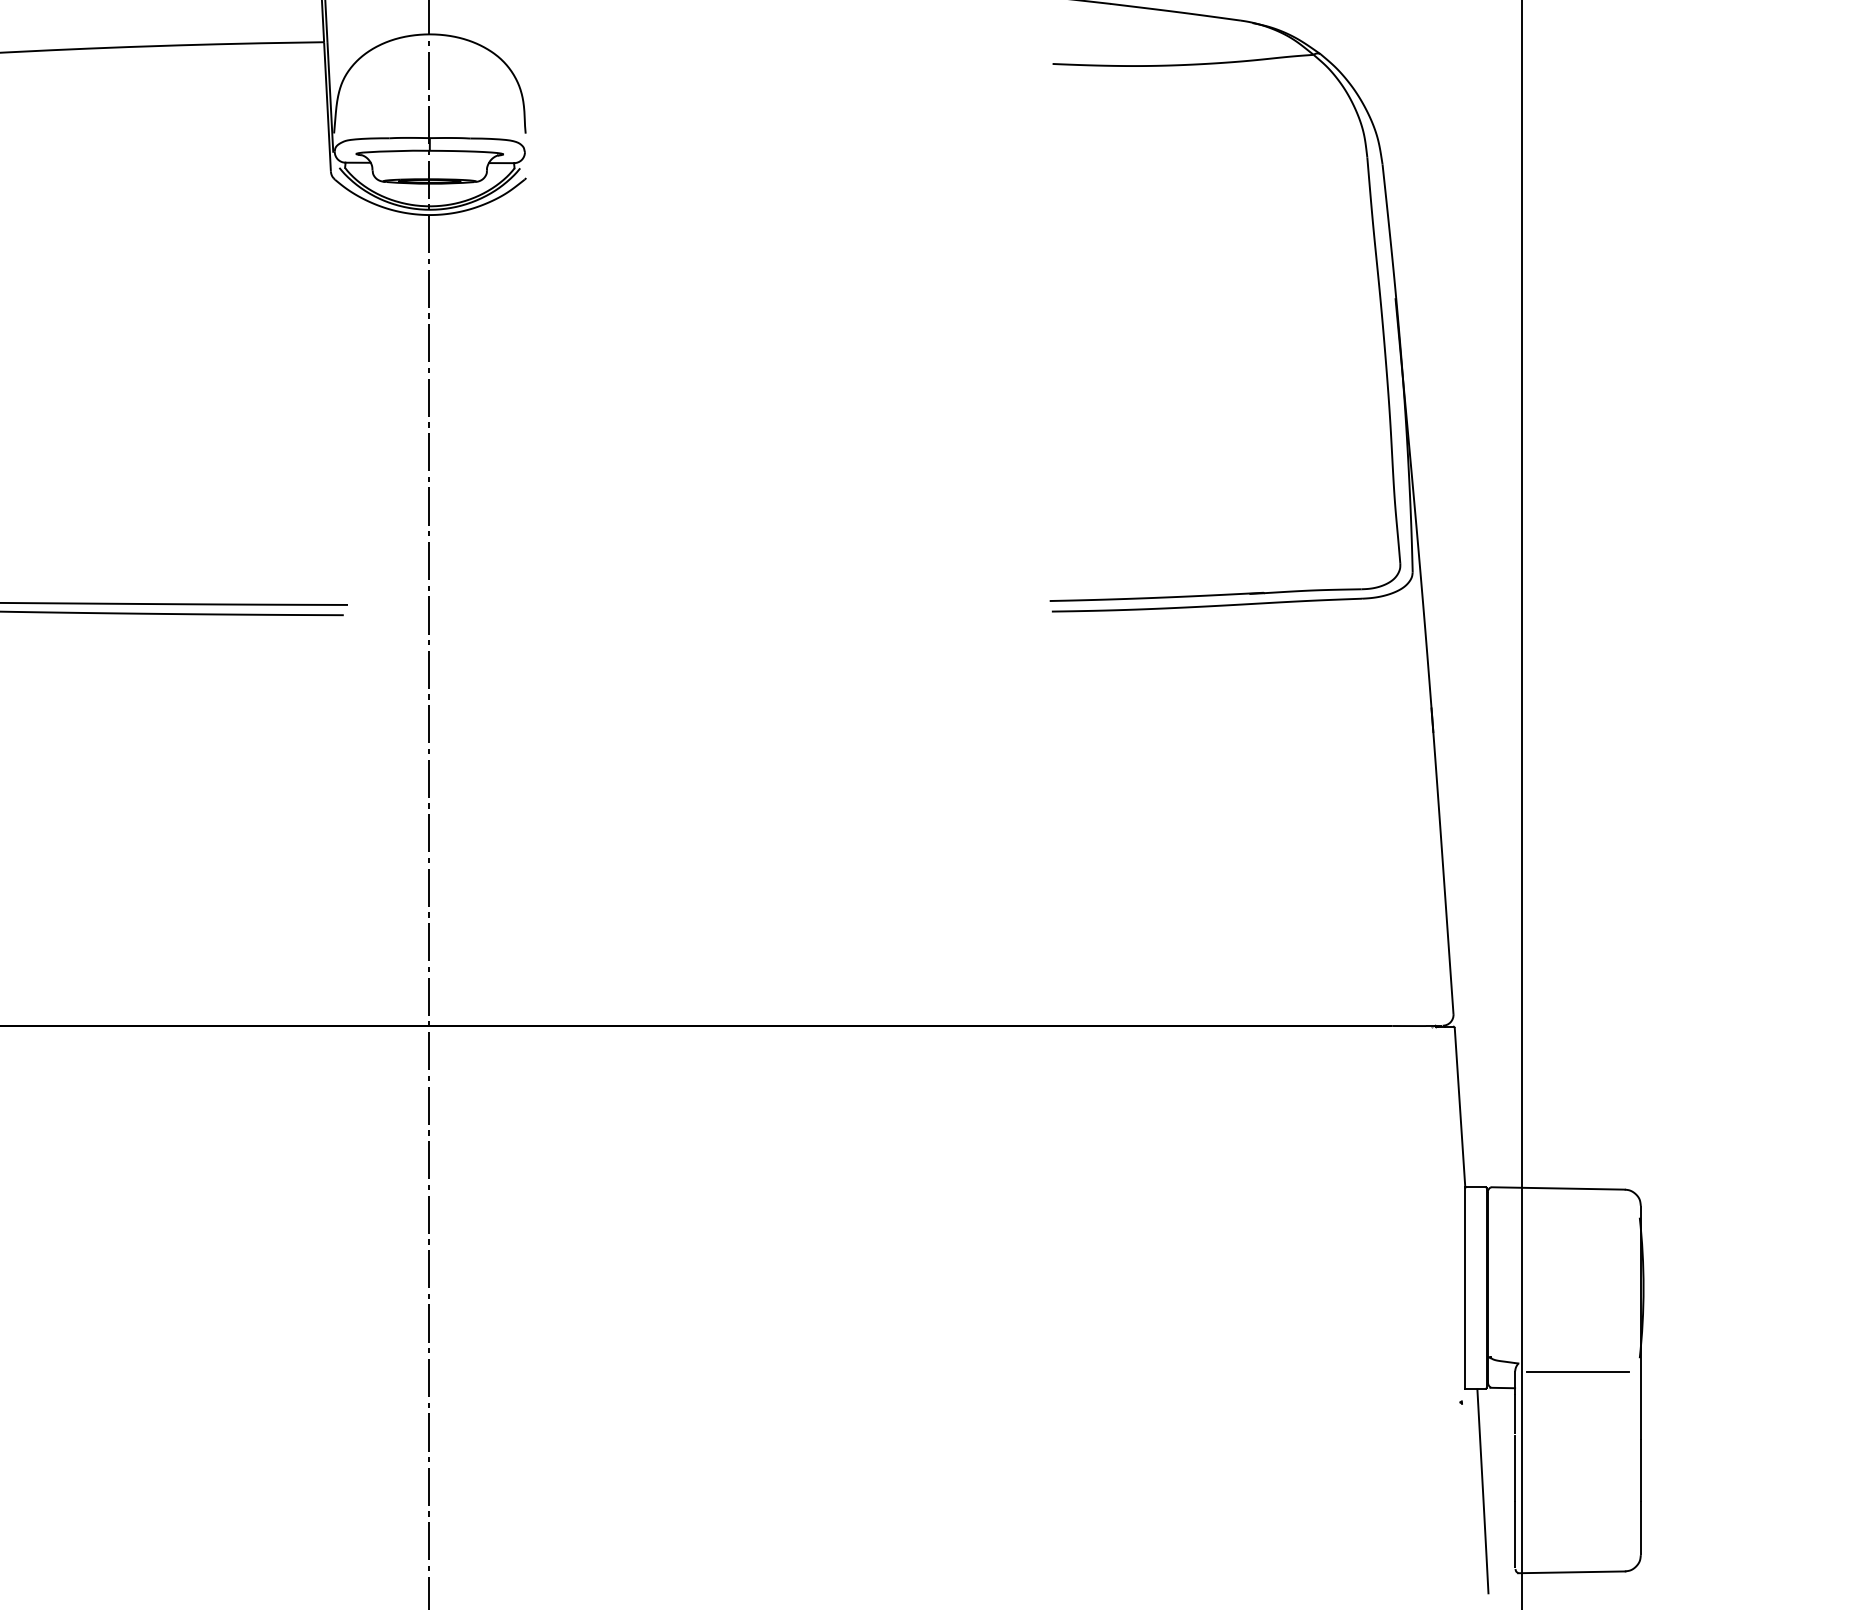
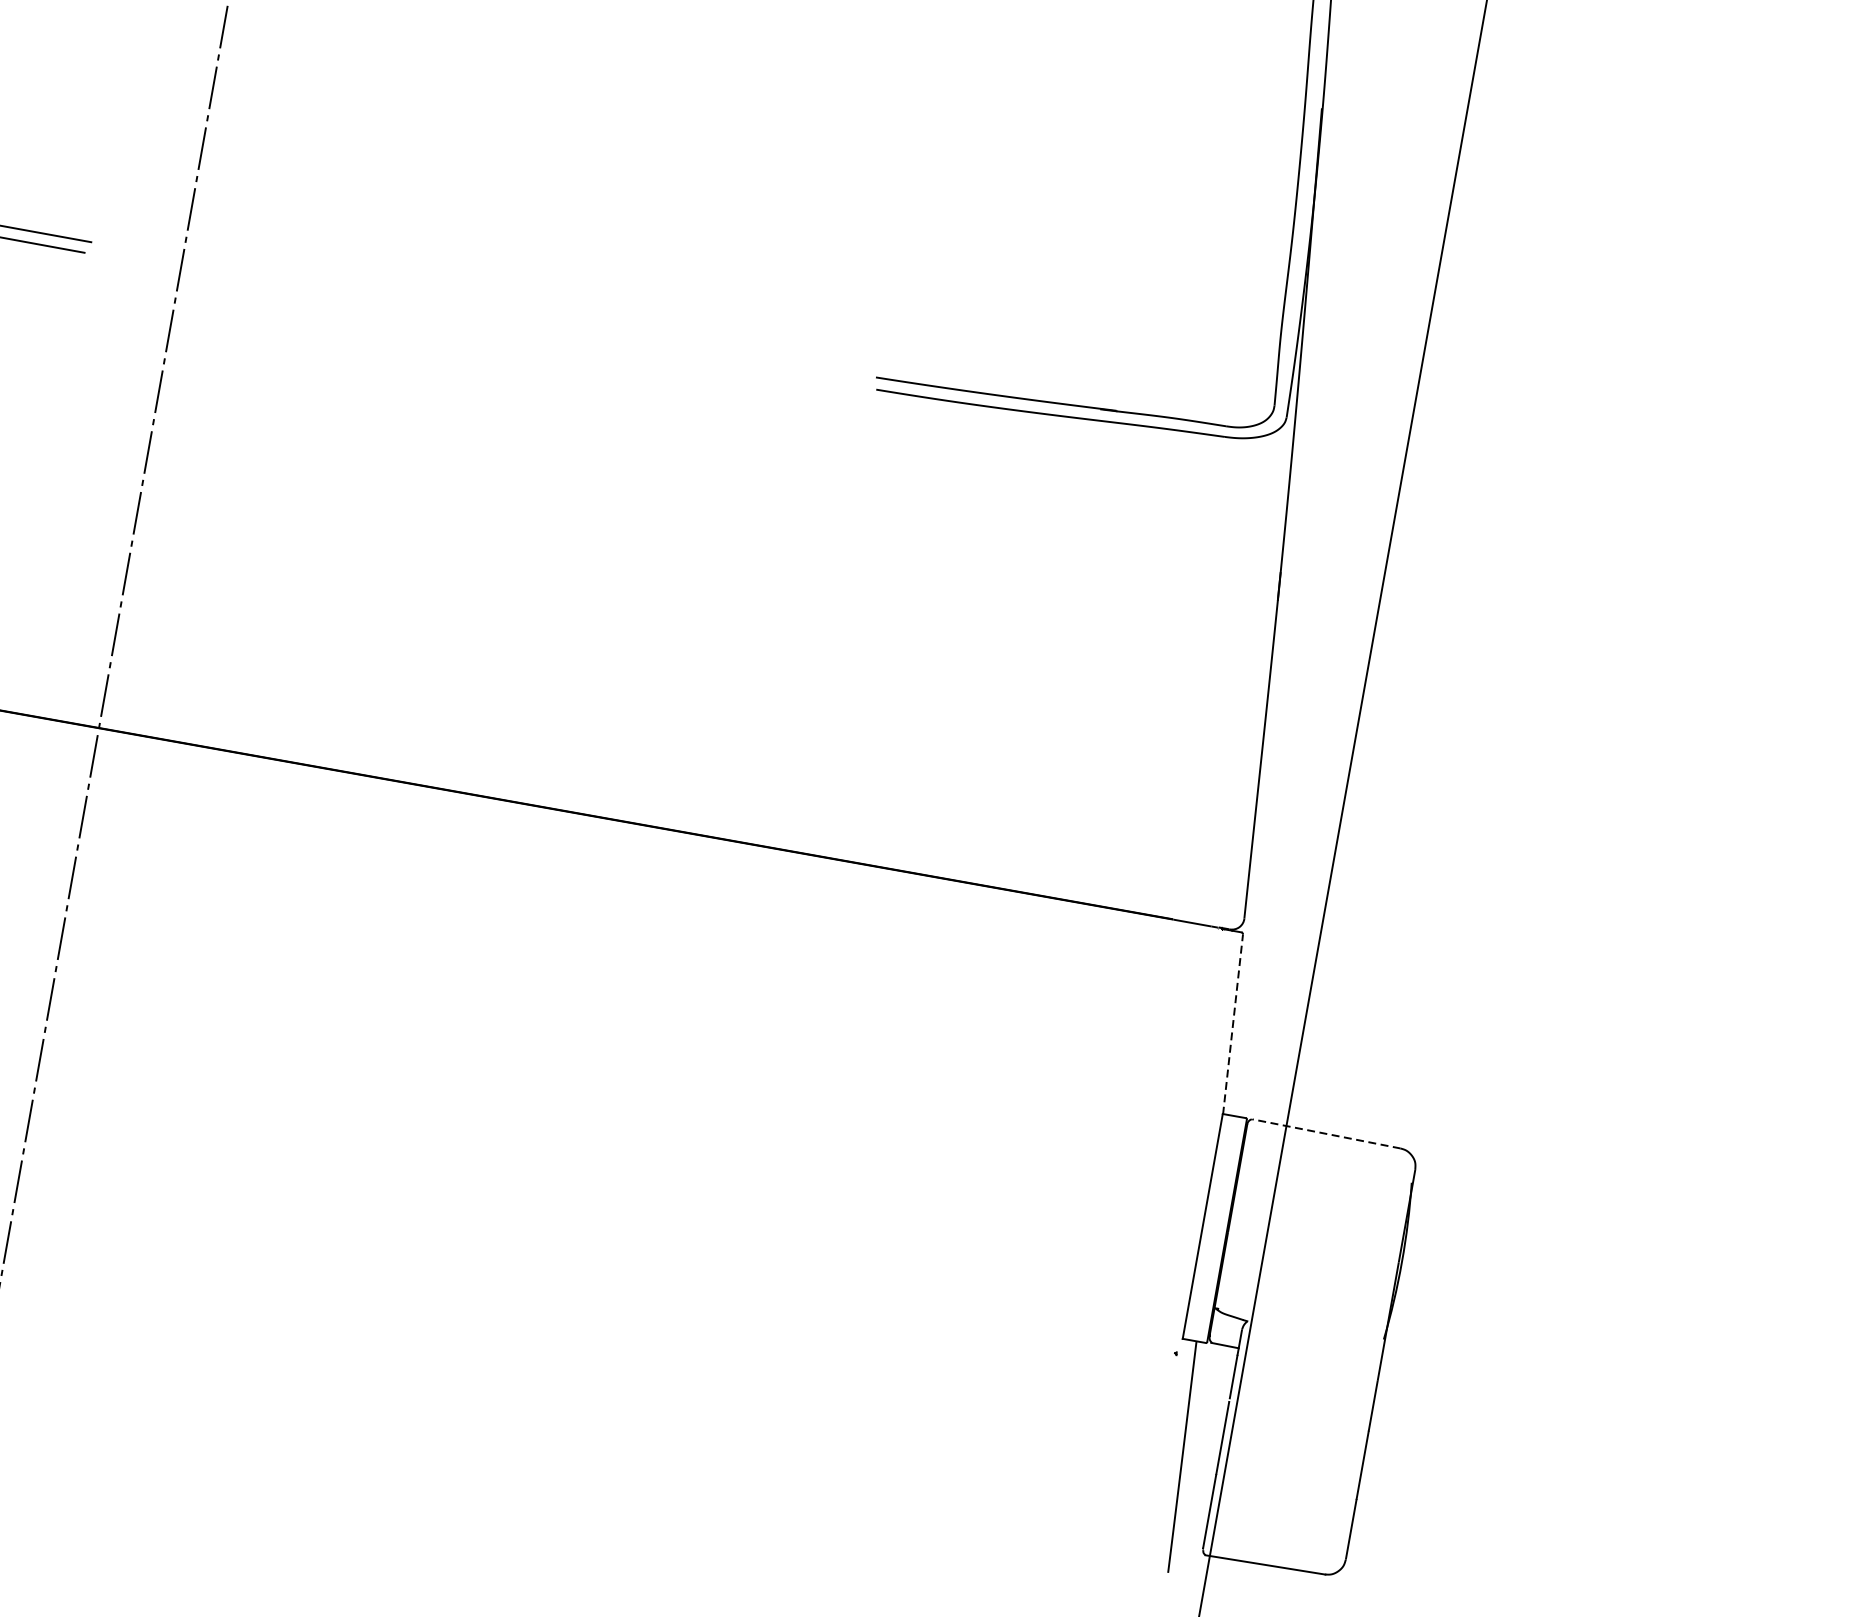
line: (1460, 1107) -> (1233, 1024), solid -> dashed
line: (1558, 1188) -> (1326, 1134), solid -> dashed
line: (1578, 1372) -> (1312, 1343), removed

